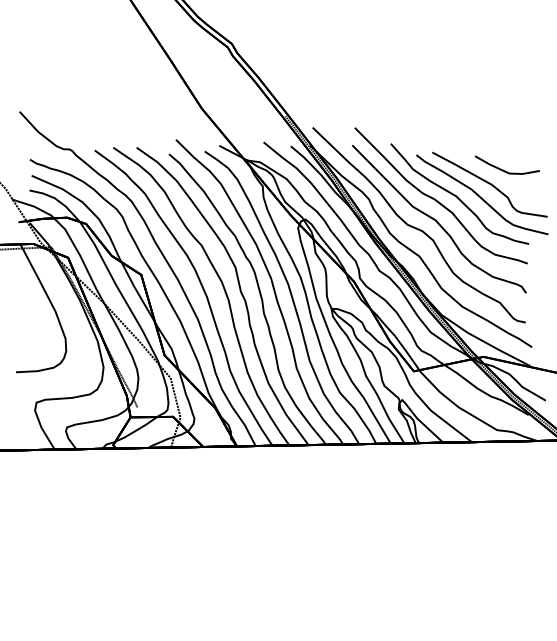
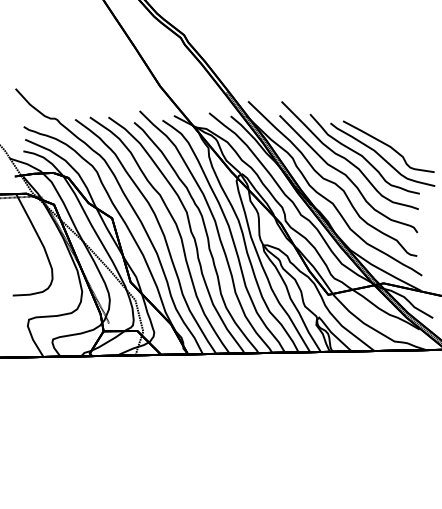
line: (505, 170) -> (401, 135), removed

